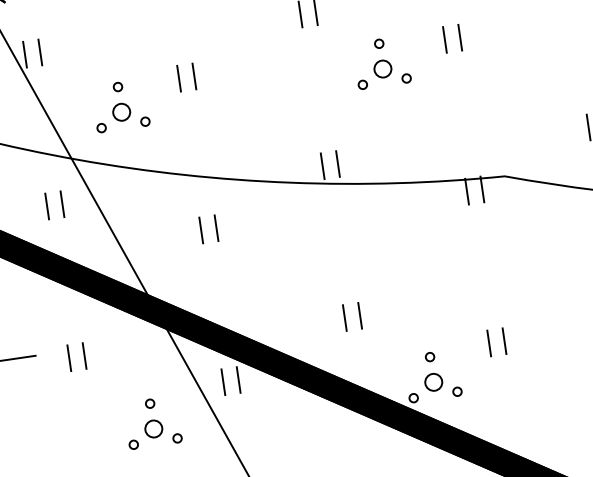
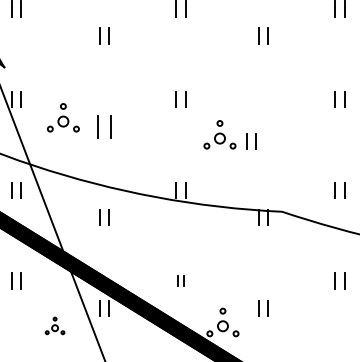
part: (452, 38) -> (251, 141), moved
part: (186, 77) -> (104, 126), size x1.4
part: (120, 105) -> (63, 117), moved
part: (351, 316) -> (180, 280), size x0.6
part: (151, 422) -> (54, 325), size x0.6

